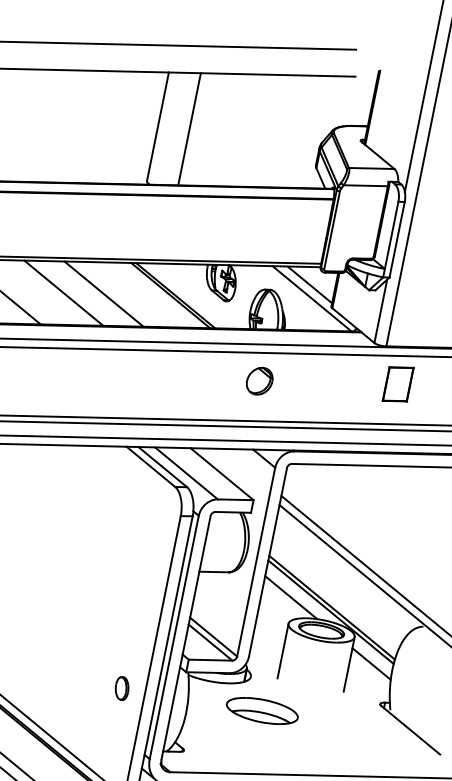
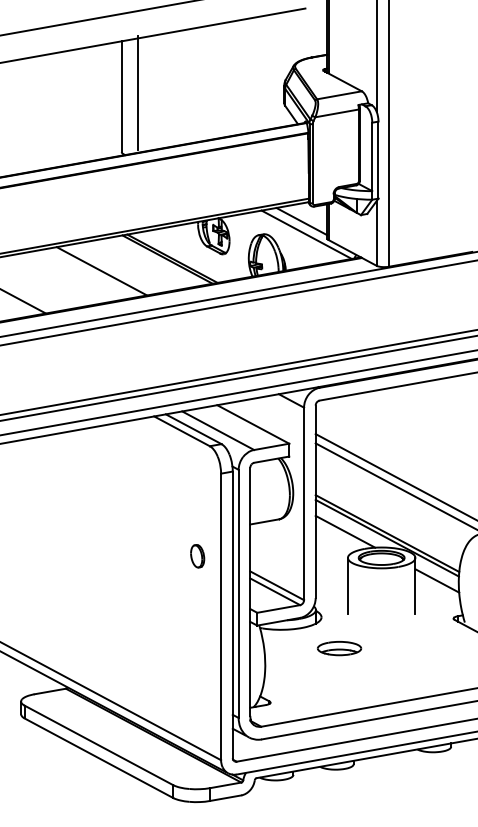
line: (189, 128) -> (138, 92), moved
line: (63, 293) -> (62, 278), removed
part: (259, 380) -> (271, 325), removed
part: (398, 384) -> (408, 301), removed
part: (121, 688) -> (197, 556), moved
part: (262, 710) -> (339, 648), size x0.6

